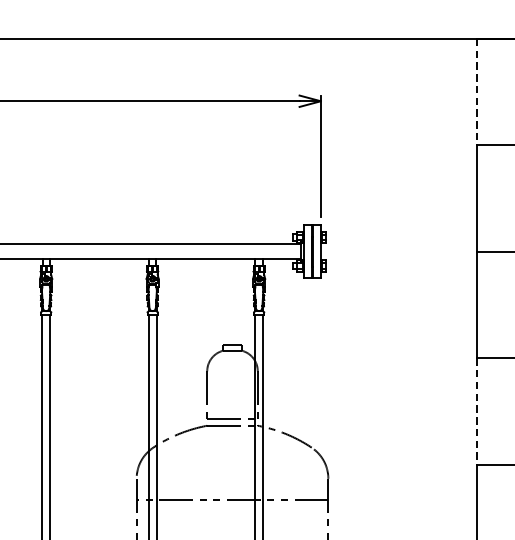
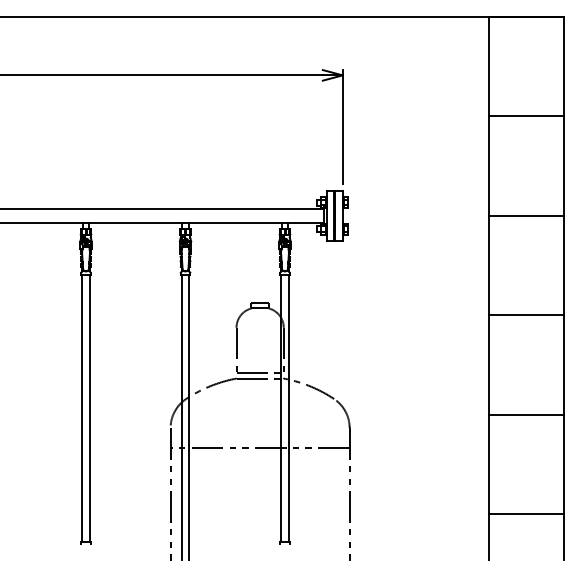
line: (476, 91) -> (488, 66), dashed -> solid
line: (476, 411) -> (488, 365), dashed -> solid

